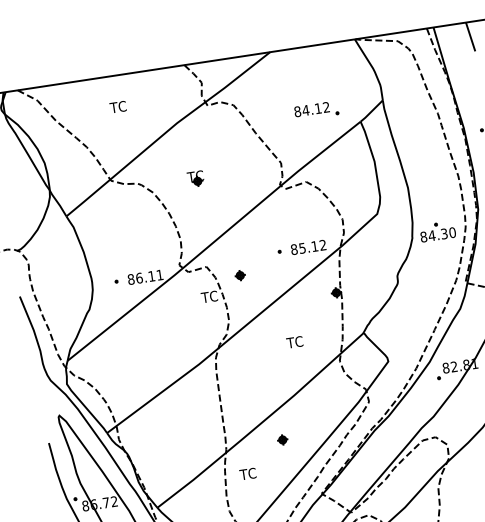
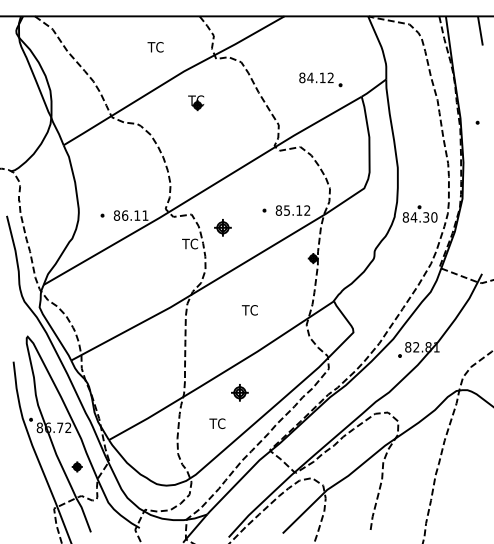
text: (118, 107) -> (155, 47), moved
part: (196, 179) -> (196, 103), moved
part: (239, 275) -> (222, 227), size x1.6
text: (294, 342) -> (249, 310), moved
part: (282, 439) -> (239, 392), size x1.6
text: (248, 473) -> (217, 423), moved

